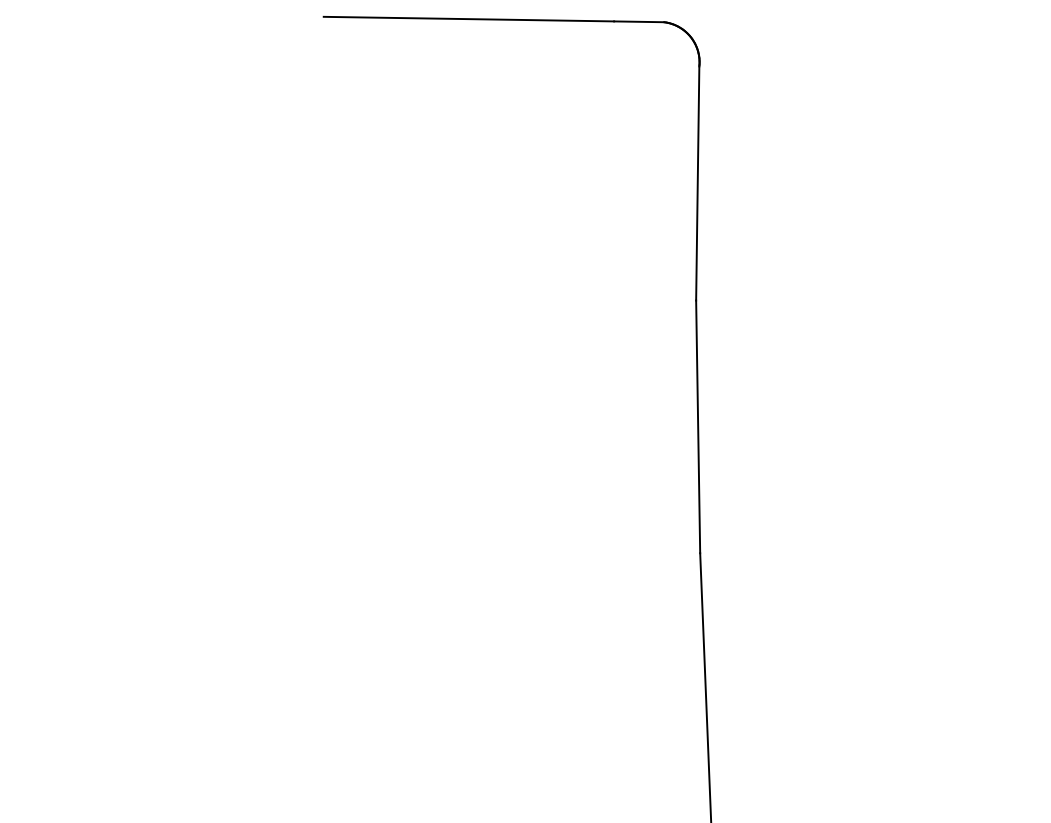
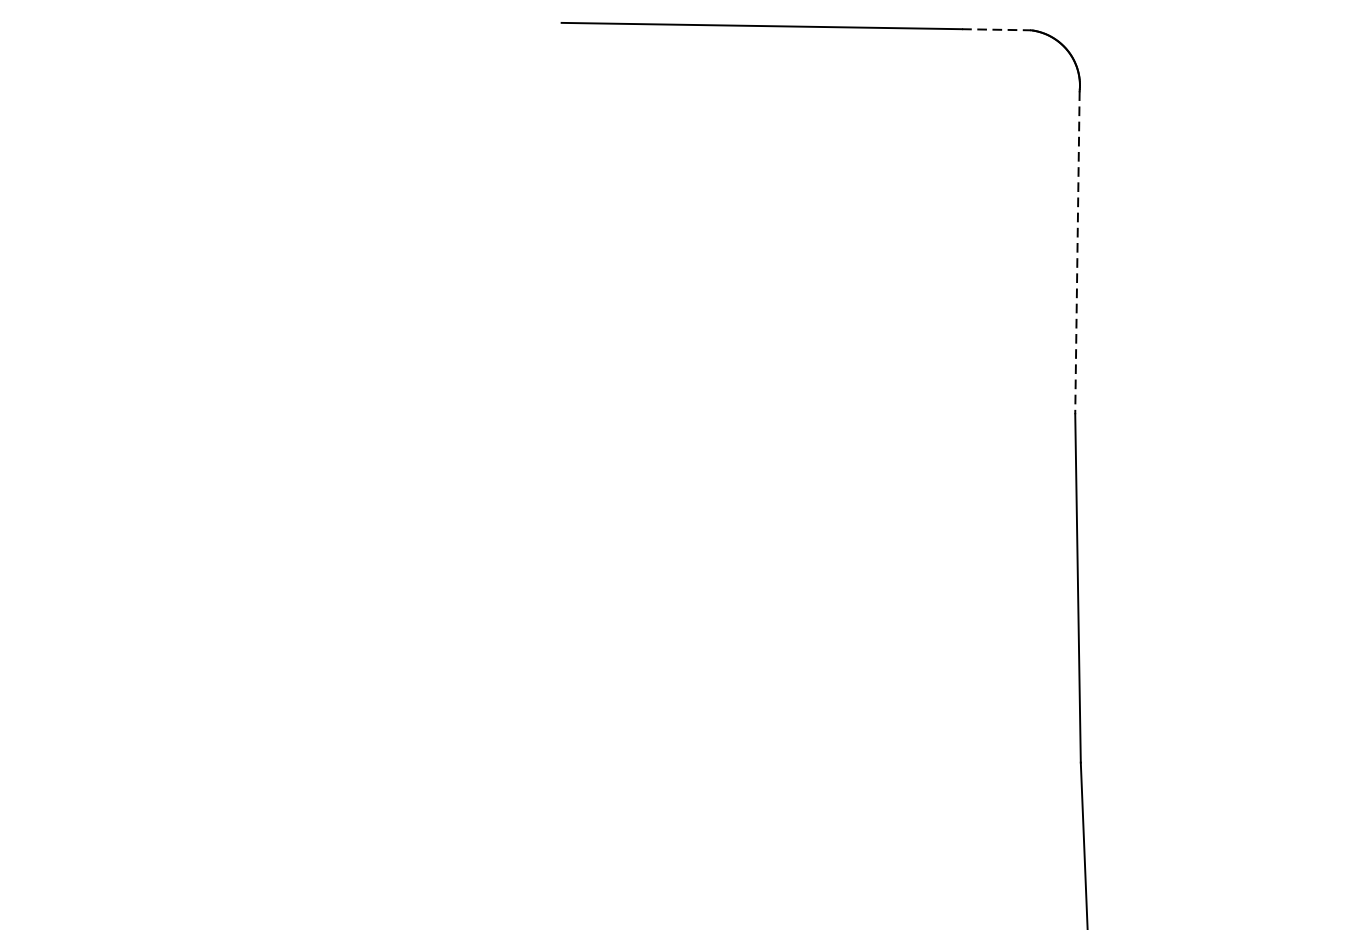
line: (639, 21) -> (997, 29), solid -> dashed
line: (697, 184) -> (1077, 254), solid -> dashed

